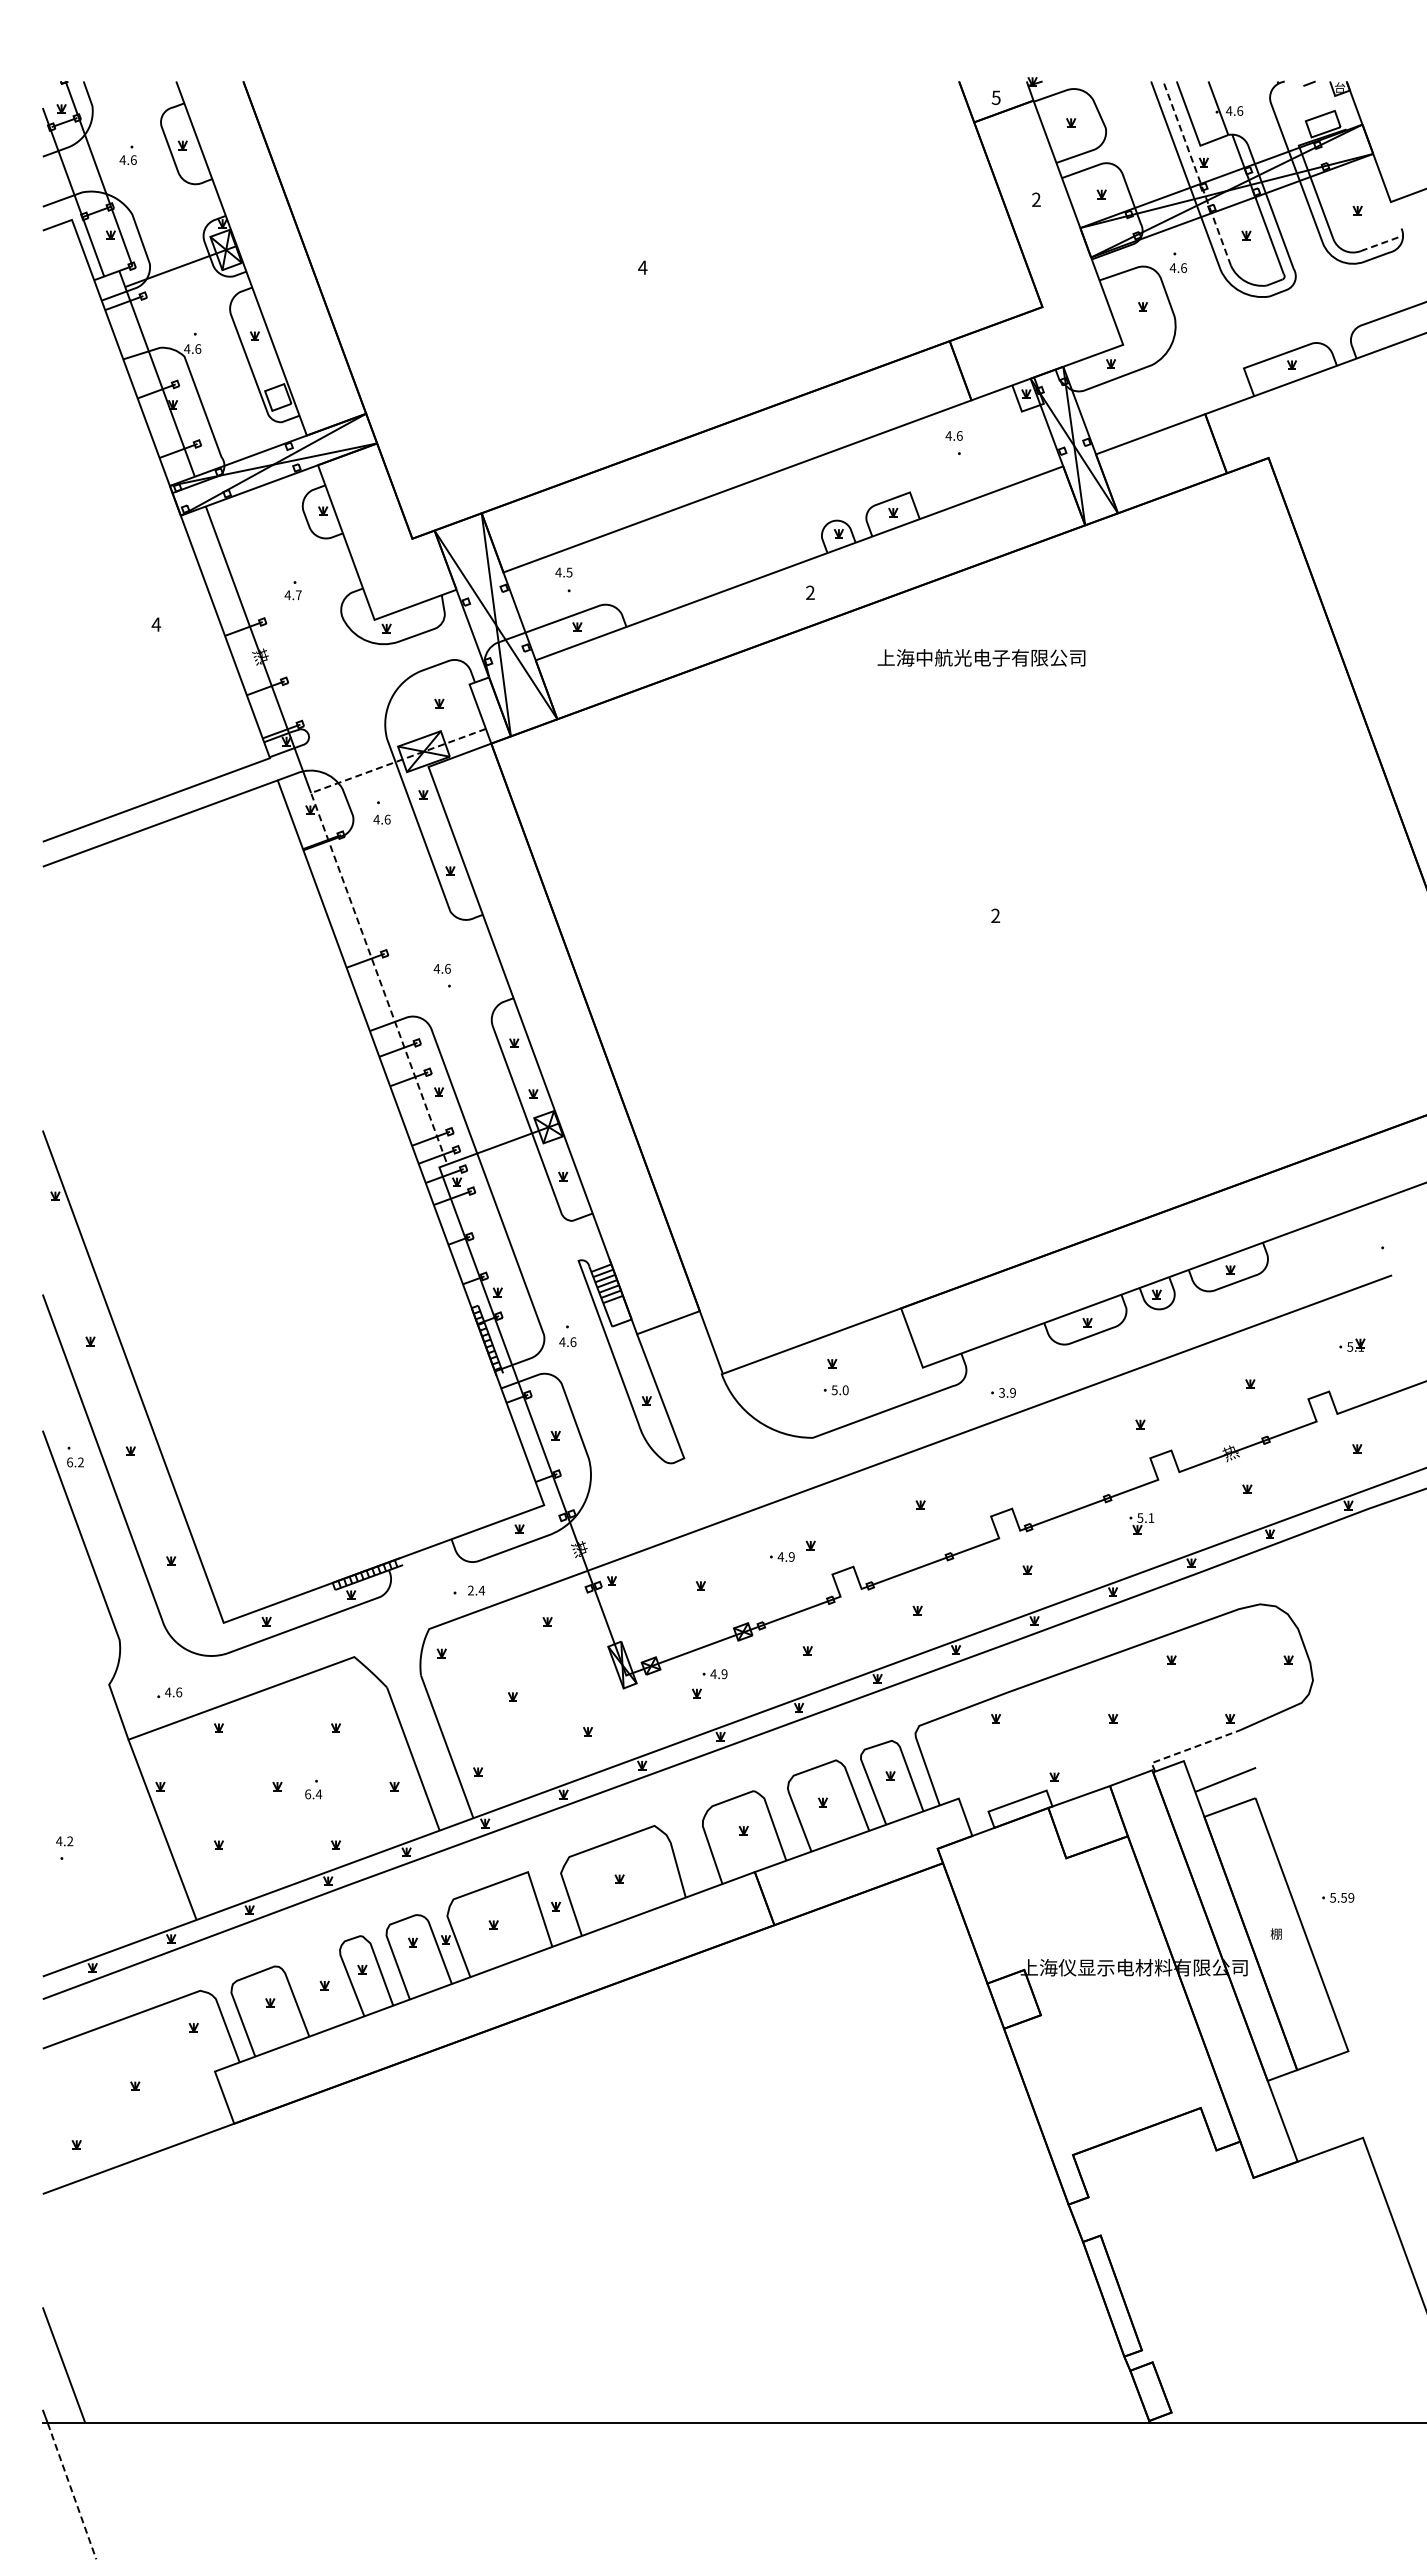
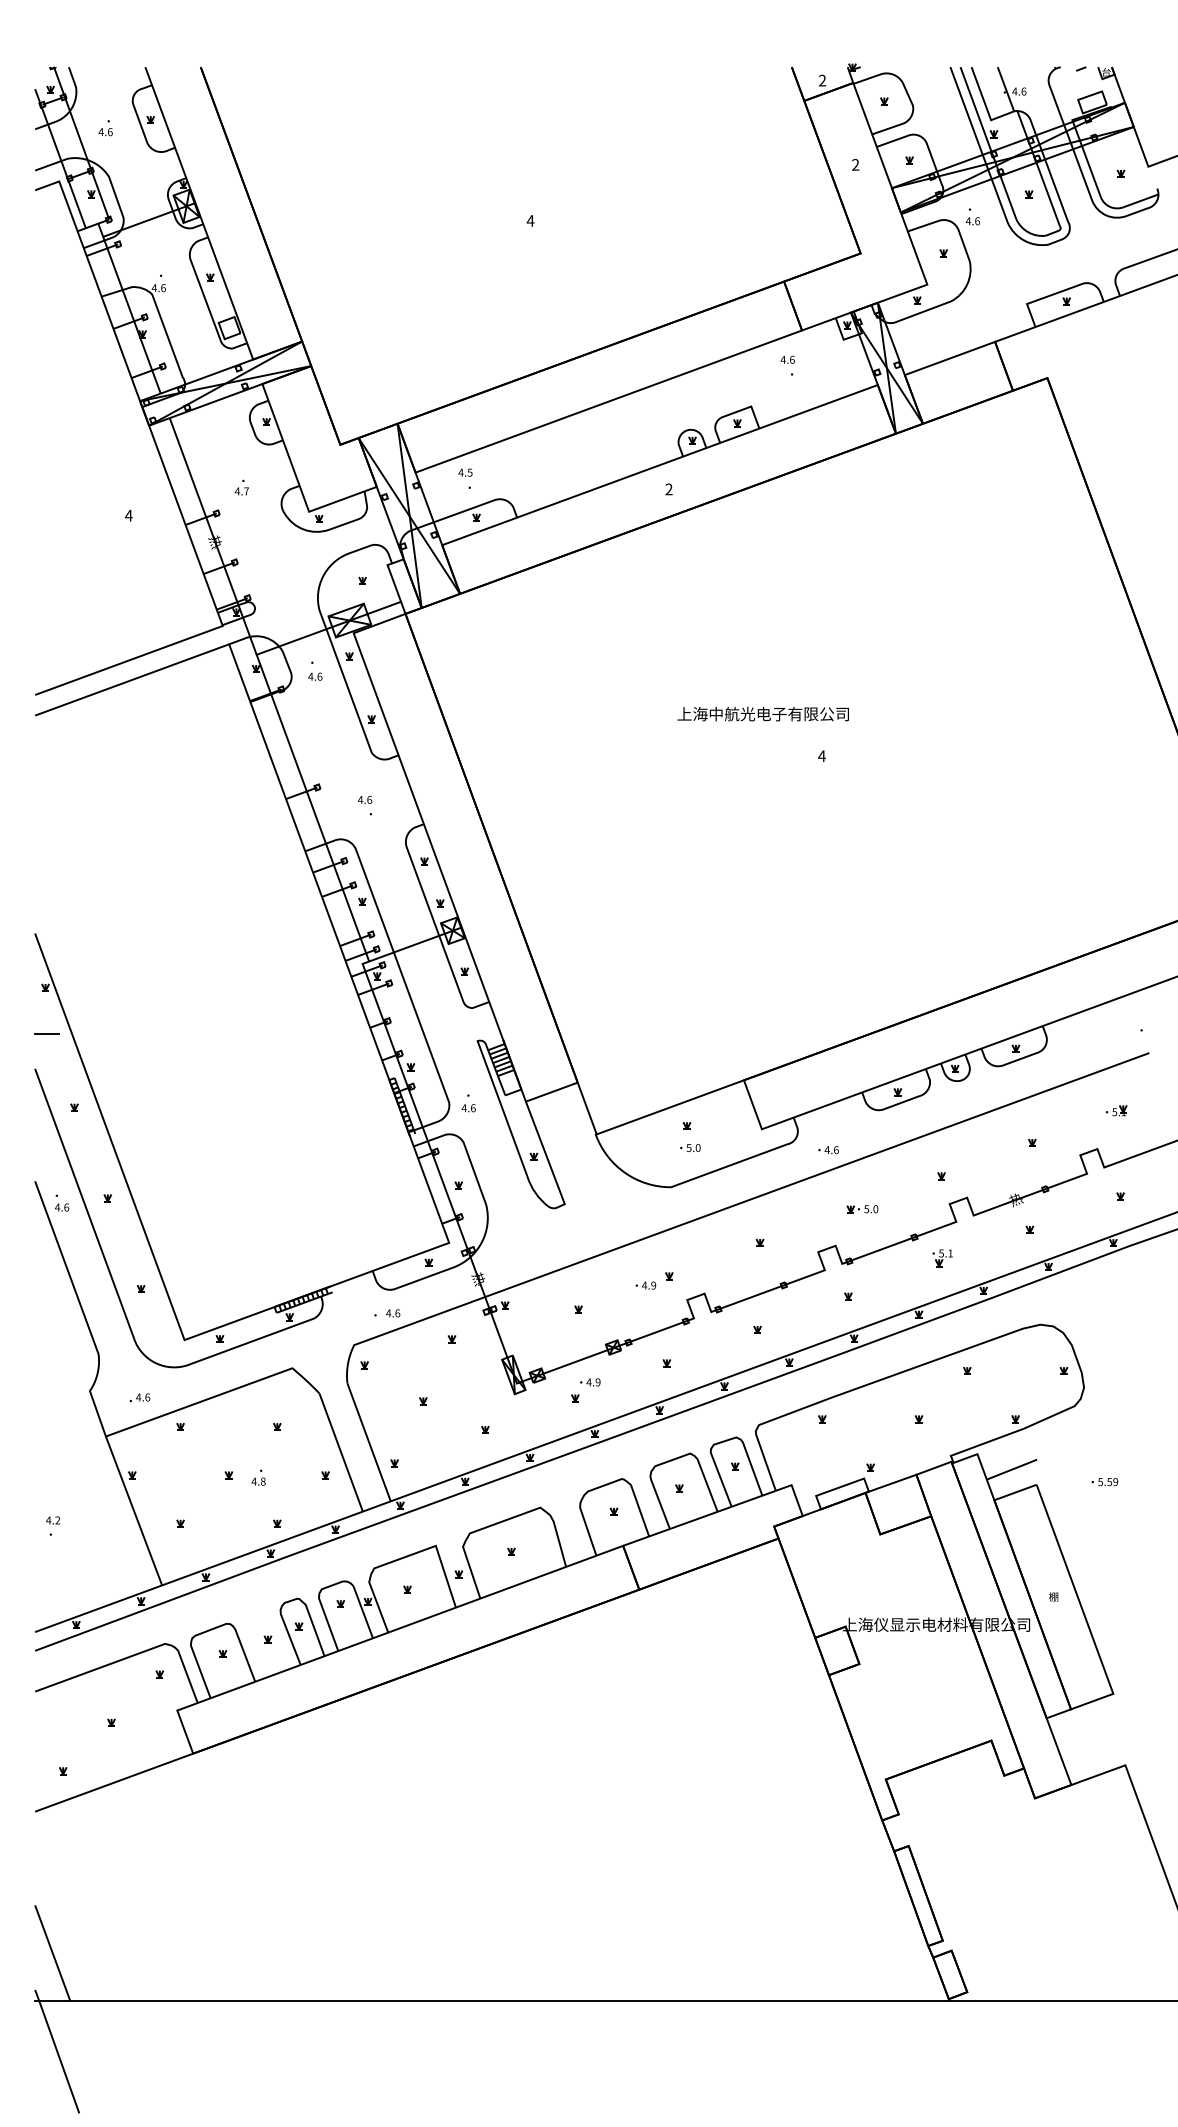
text: (995, 97) -> (821, 80), 5 -> 2
line: (1197, 173) -> (988, 143), dashed -> solid
line: (1381, 243) -> (1140, 200), dashed -> solid
text: (981, 657) -> (763, 713), moved
line: (346, 890) -> (285, 735), dashed -> solid
text: (995, 915) -> (821, 755), 2 -> 4
line: (57, 1252) -> (47, 1034), added
text: (1007, 1392) -> (831, 1149), 3.9 -> 4.6
text: (75, 1462) -> (62, 1207), 6.2 -> 4.6
part: (1044, 1464) -> (862, 1209), added
text: (476, 1590) -> (393, 1313), 2.4 -> 4.6
line: (1190, 1748) -> (982, 1443), dashed -> solid
text: (313, 1794) -> (258, 1481), 6.4 -> 4.8
text: (1338, 1897) -> (1105, 1481), moved
line: (72, 2491) -> (59, 2057), dashed -> solid

